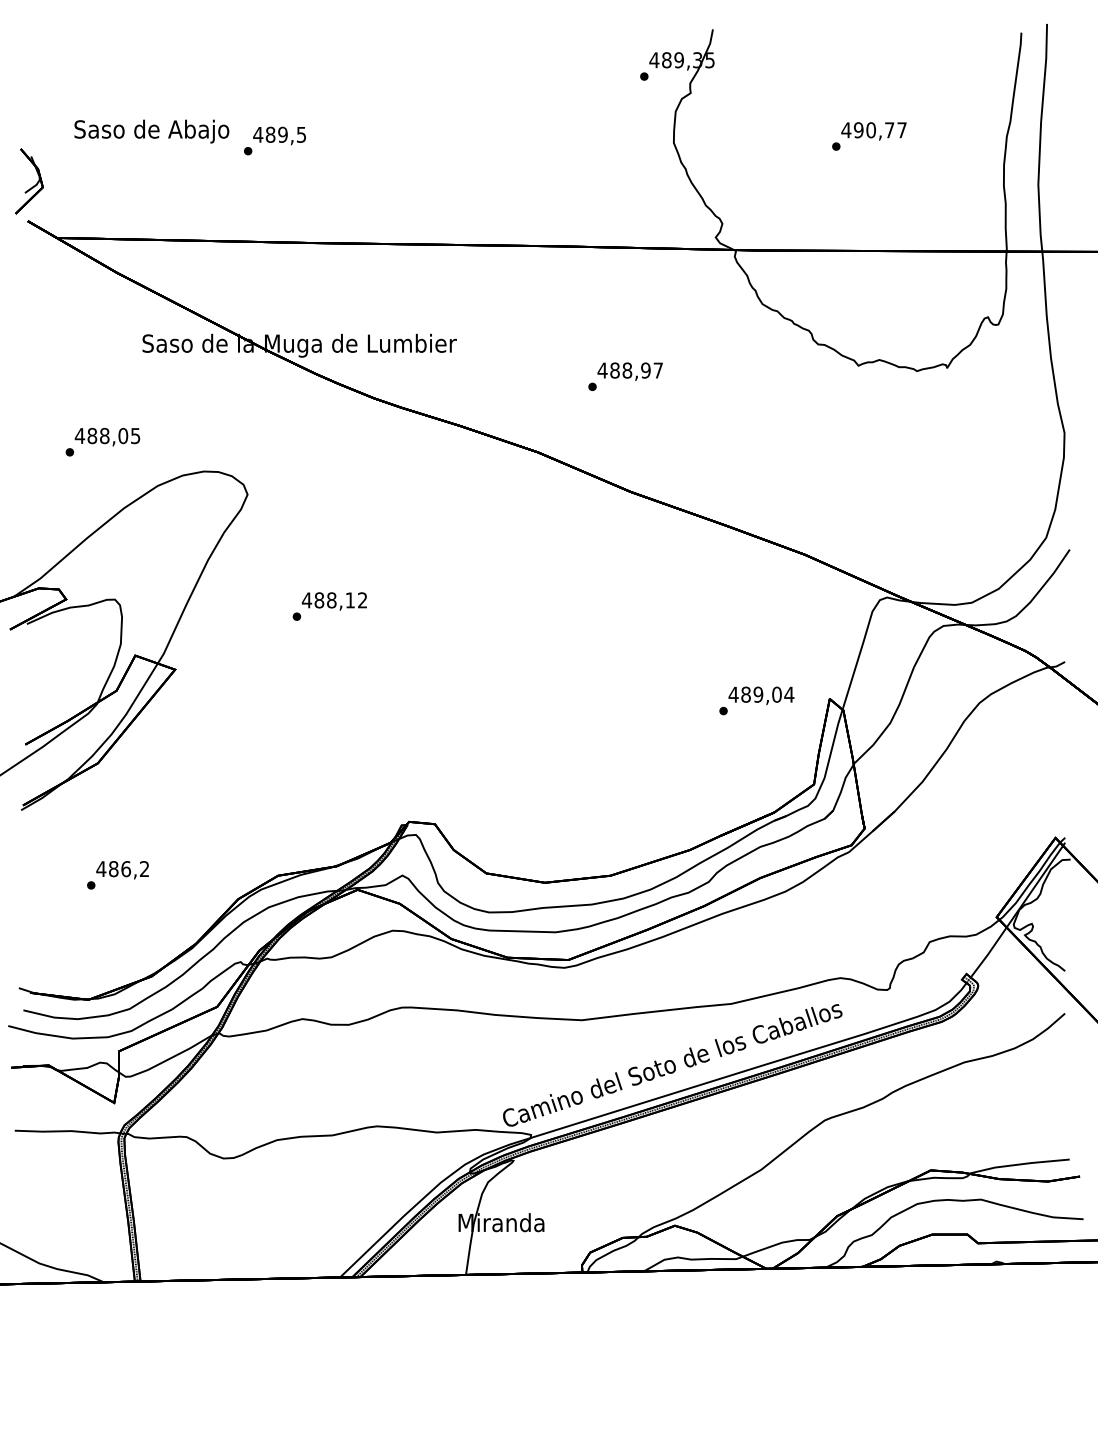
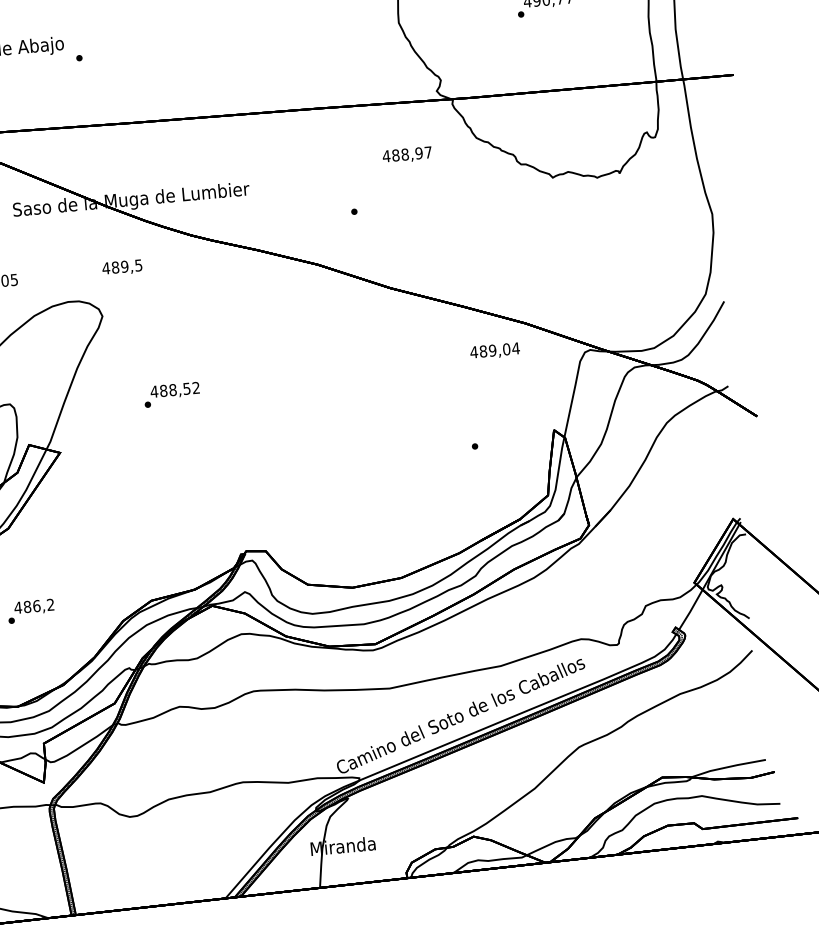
text: (279, 135) -> (122, 267), moved
text: (629, 371) -> (406, 155), moved
text: (349, 600) -> (186, 388), 488,12 -> 488,52
text: (761, 695) -> (495, 351), moved

